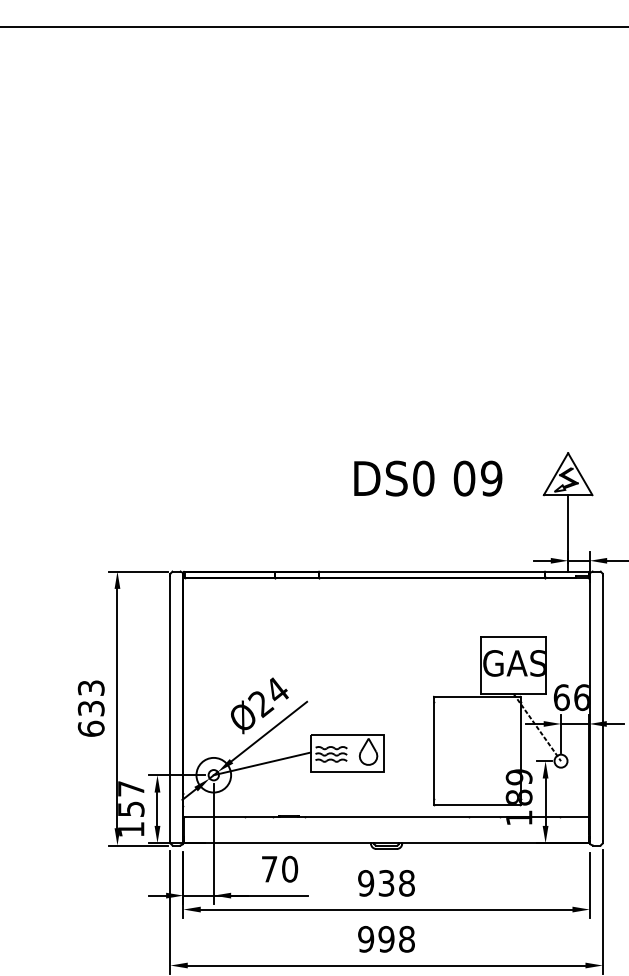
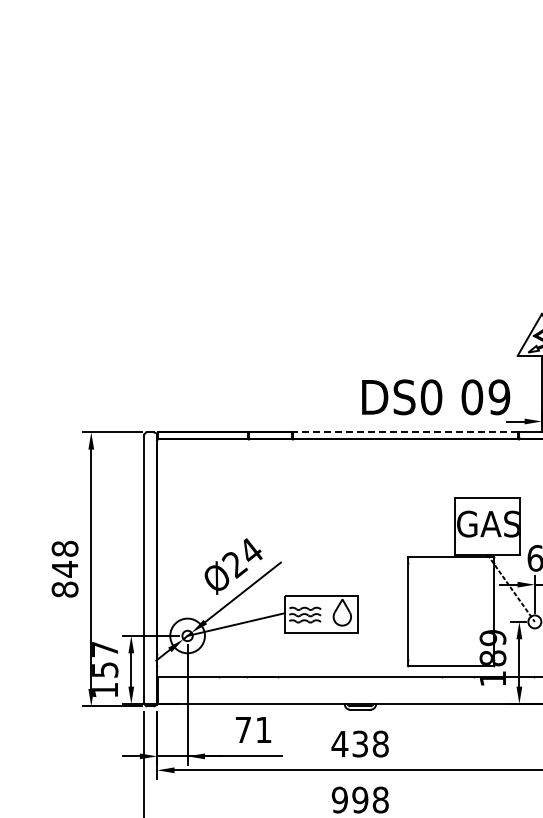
text: (428, 478) -> (436, 397), moved
line: (432, 571) -> (406, 432), solid -> dashed
text: (90, 708) -> (64, 569), 633 -> 848
text: (290, 868) -> (264, 729), 70 -> 71
text: (365, 883) -> (339, 744), 938 -> 438

